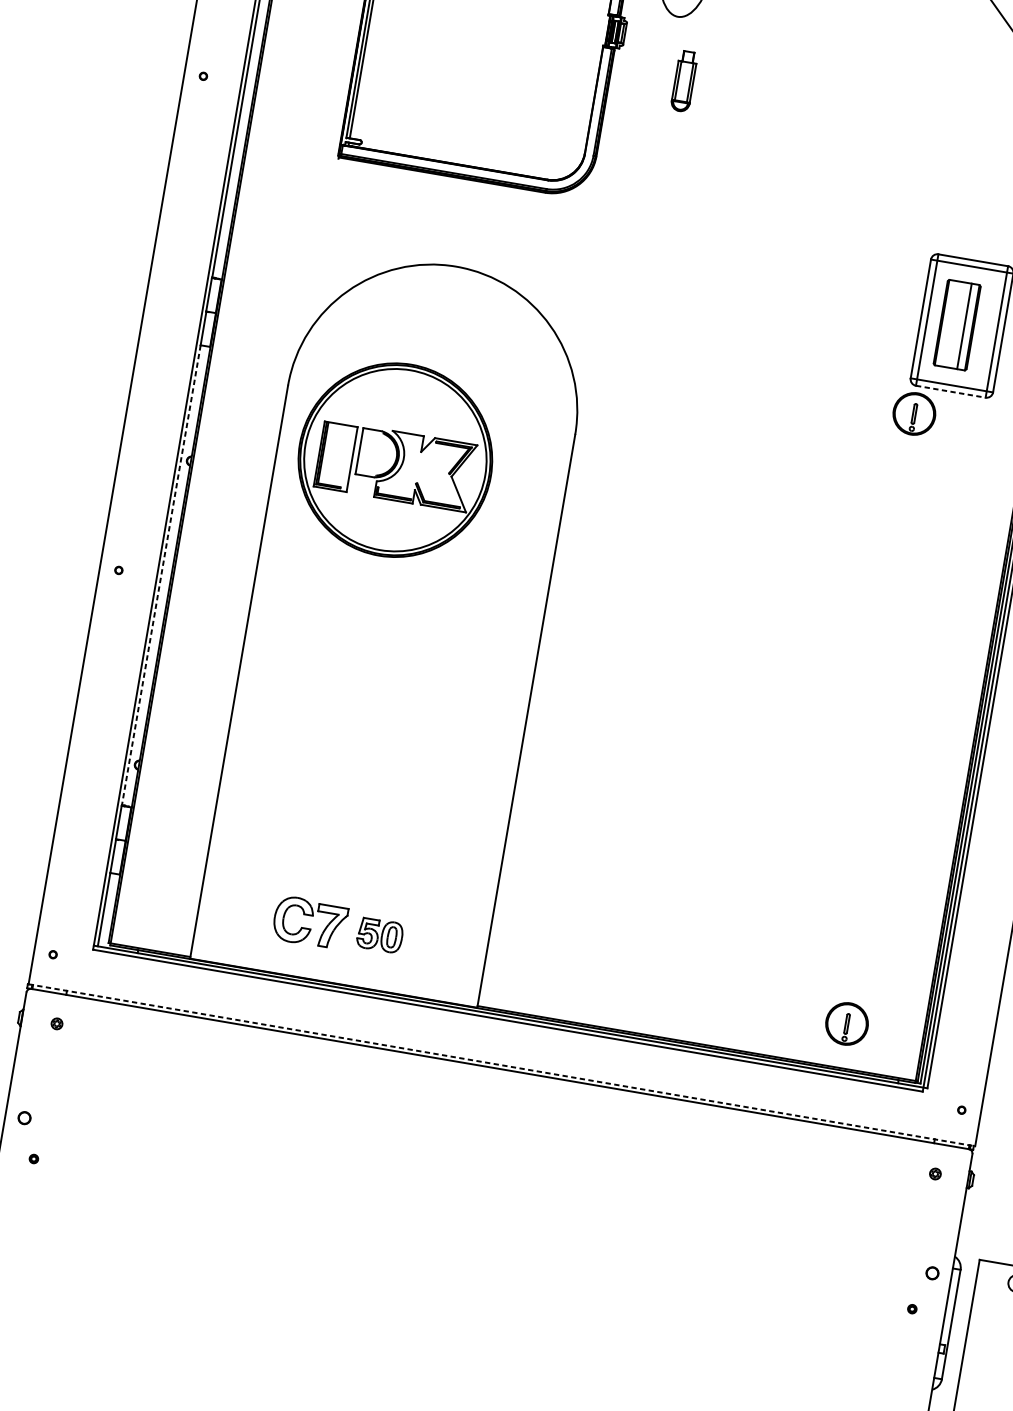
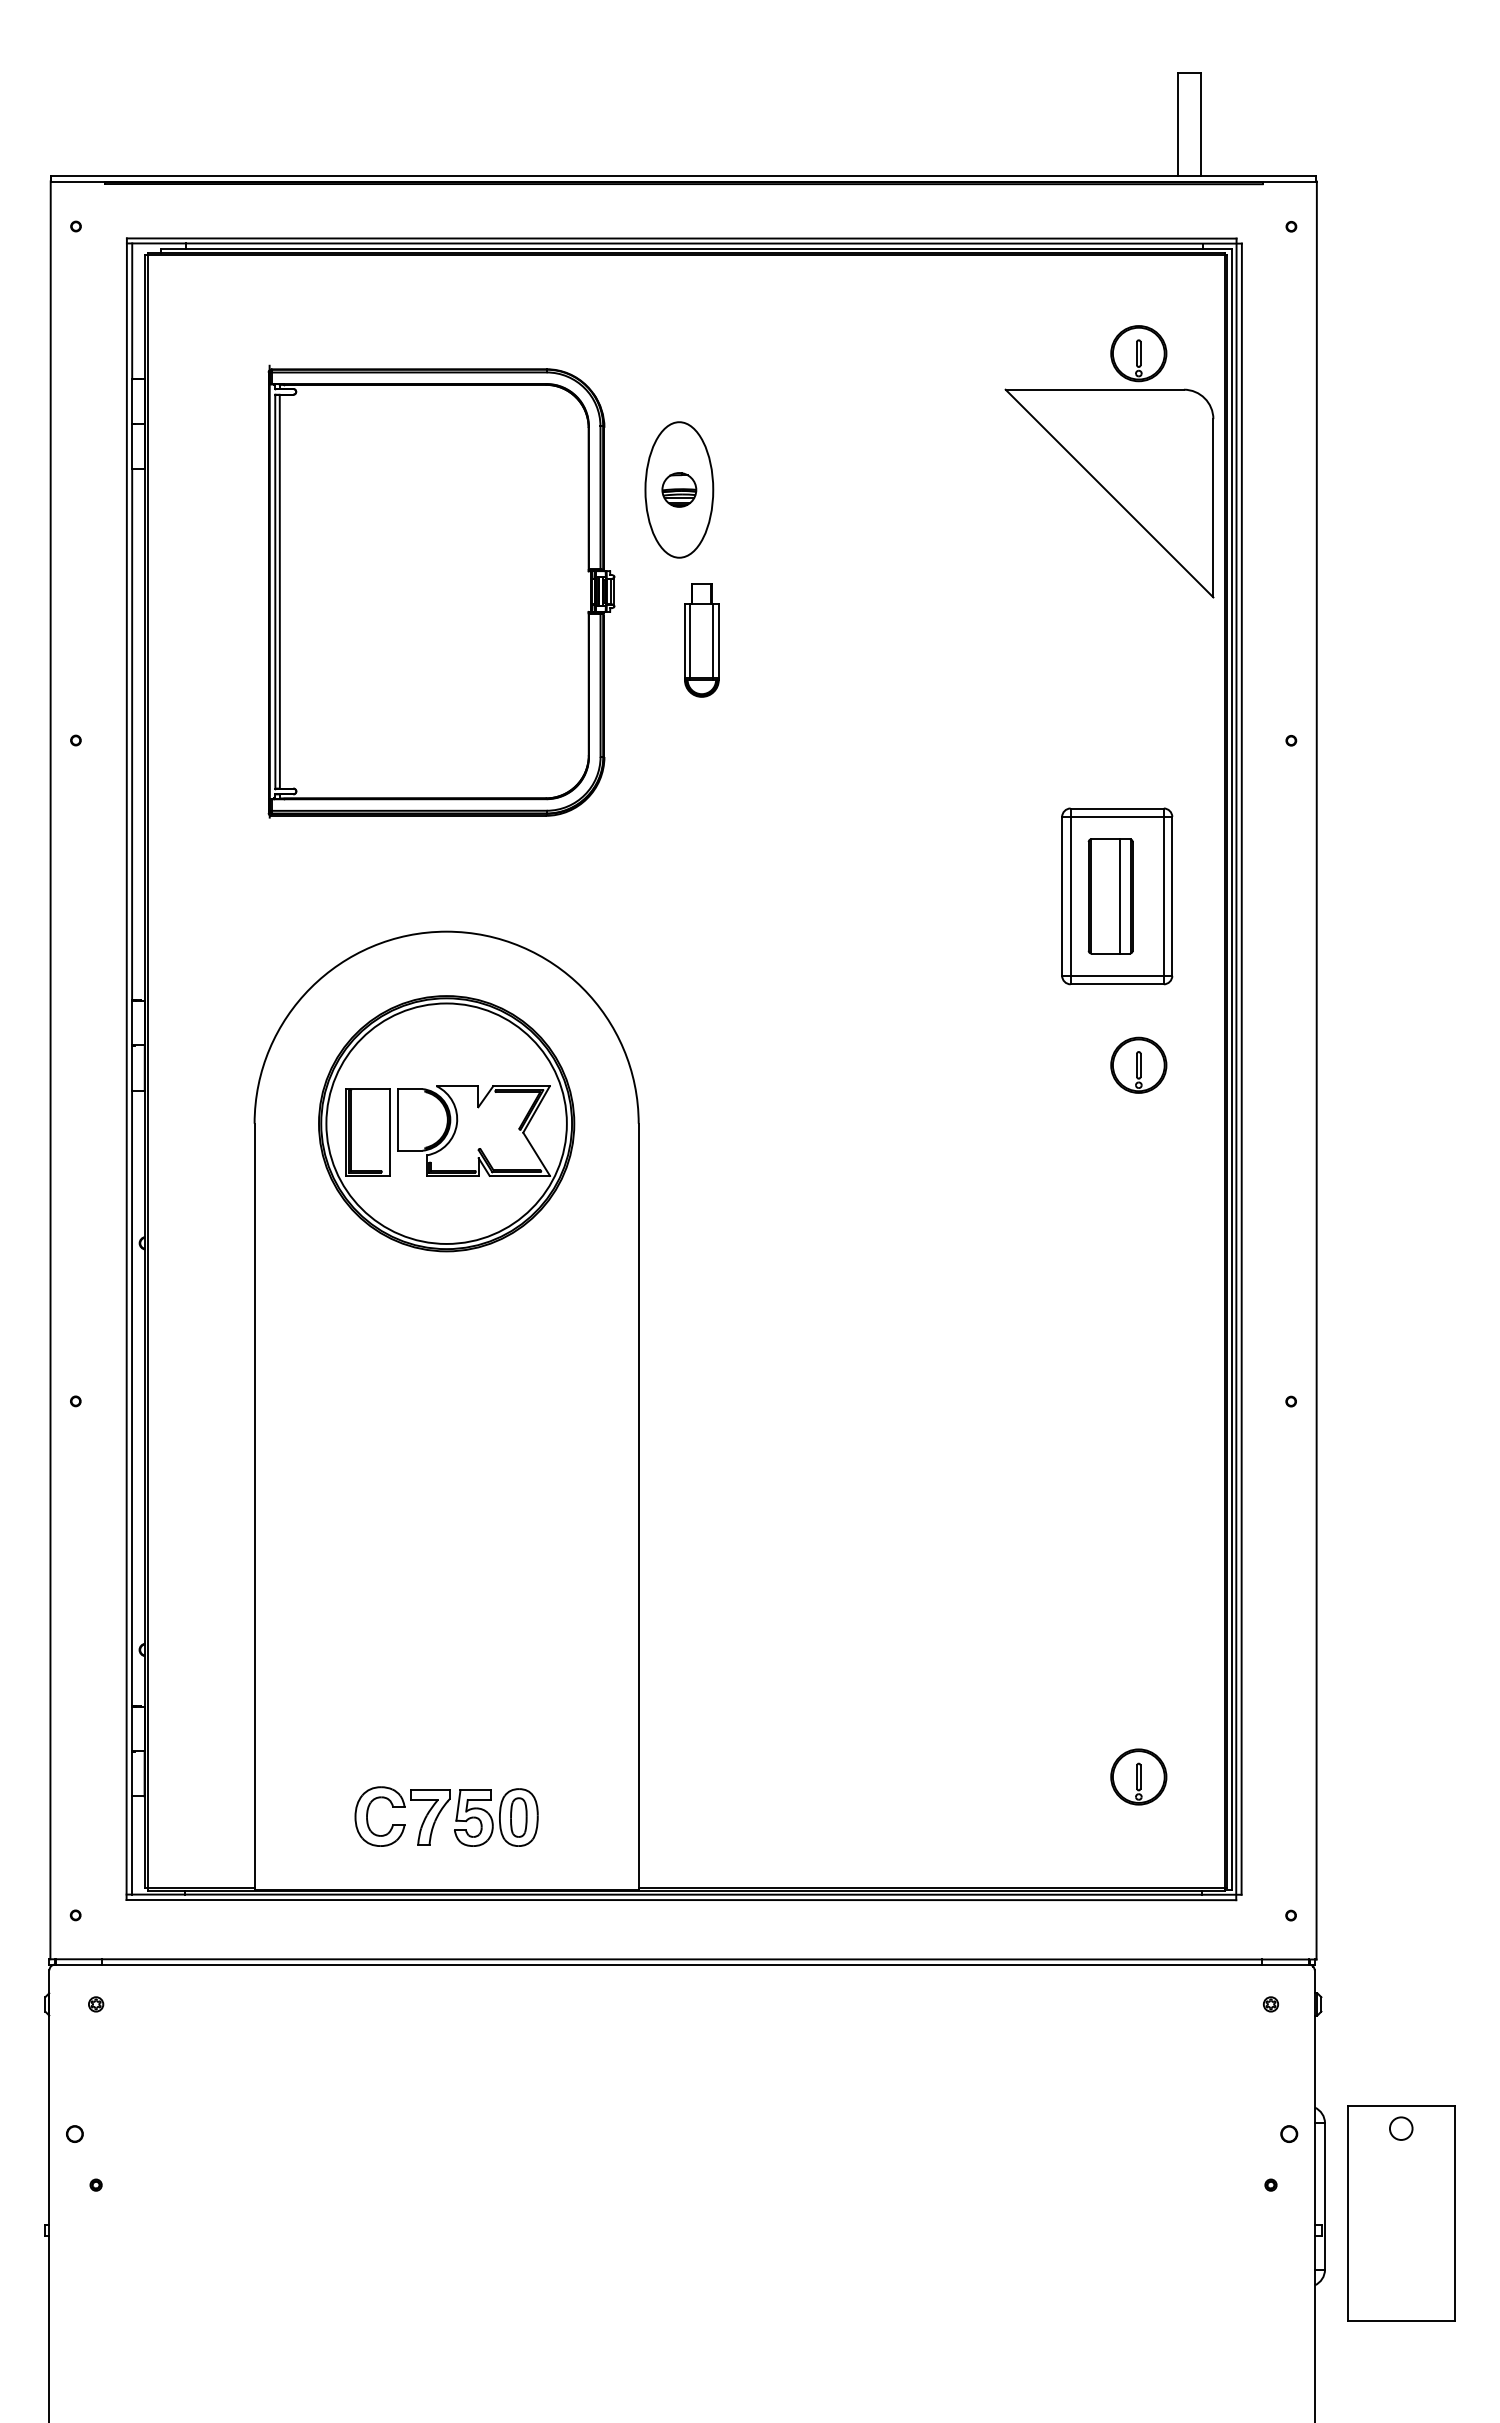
part: (683, 81) -> (701, 640), size x1.43
line: (951, 391) -> (1117, 984), dashed -> solid
part: (914, 413) -> (1138, 1064), moved
part: (395, 460) -> (446, 1123), moved
line: (161, 575) -> (132, 1398), dashed -> solid
part: (380, 935) -> (496, 1817), size x1.43
part: (846, 1023) -> (1138, 1776), moved
line: (501, 1065) -> (683, 1959), dashed -> solid

